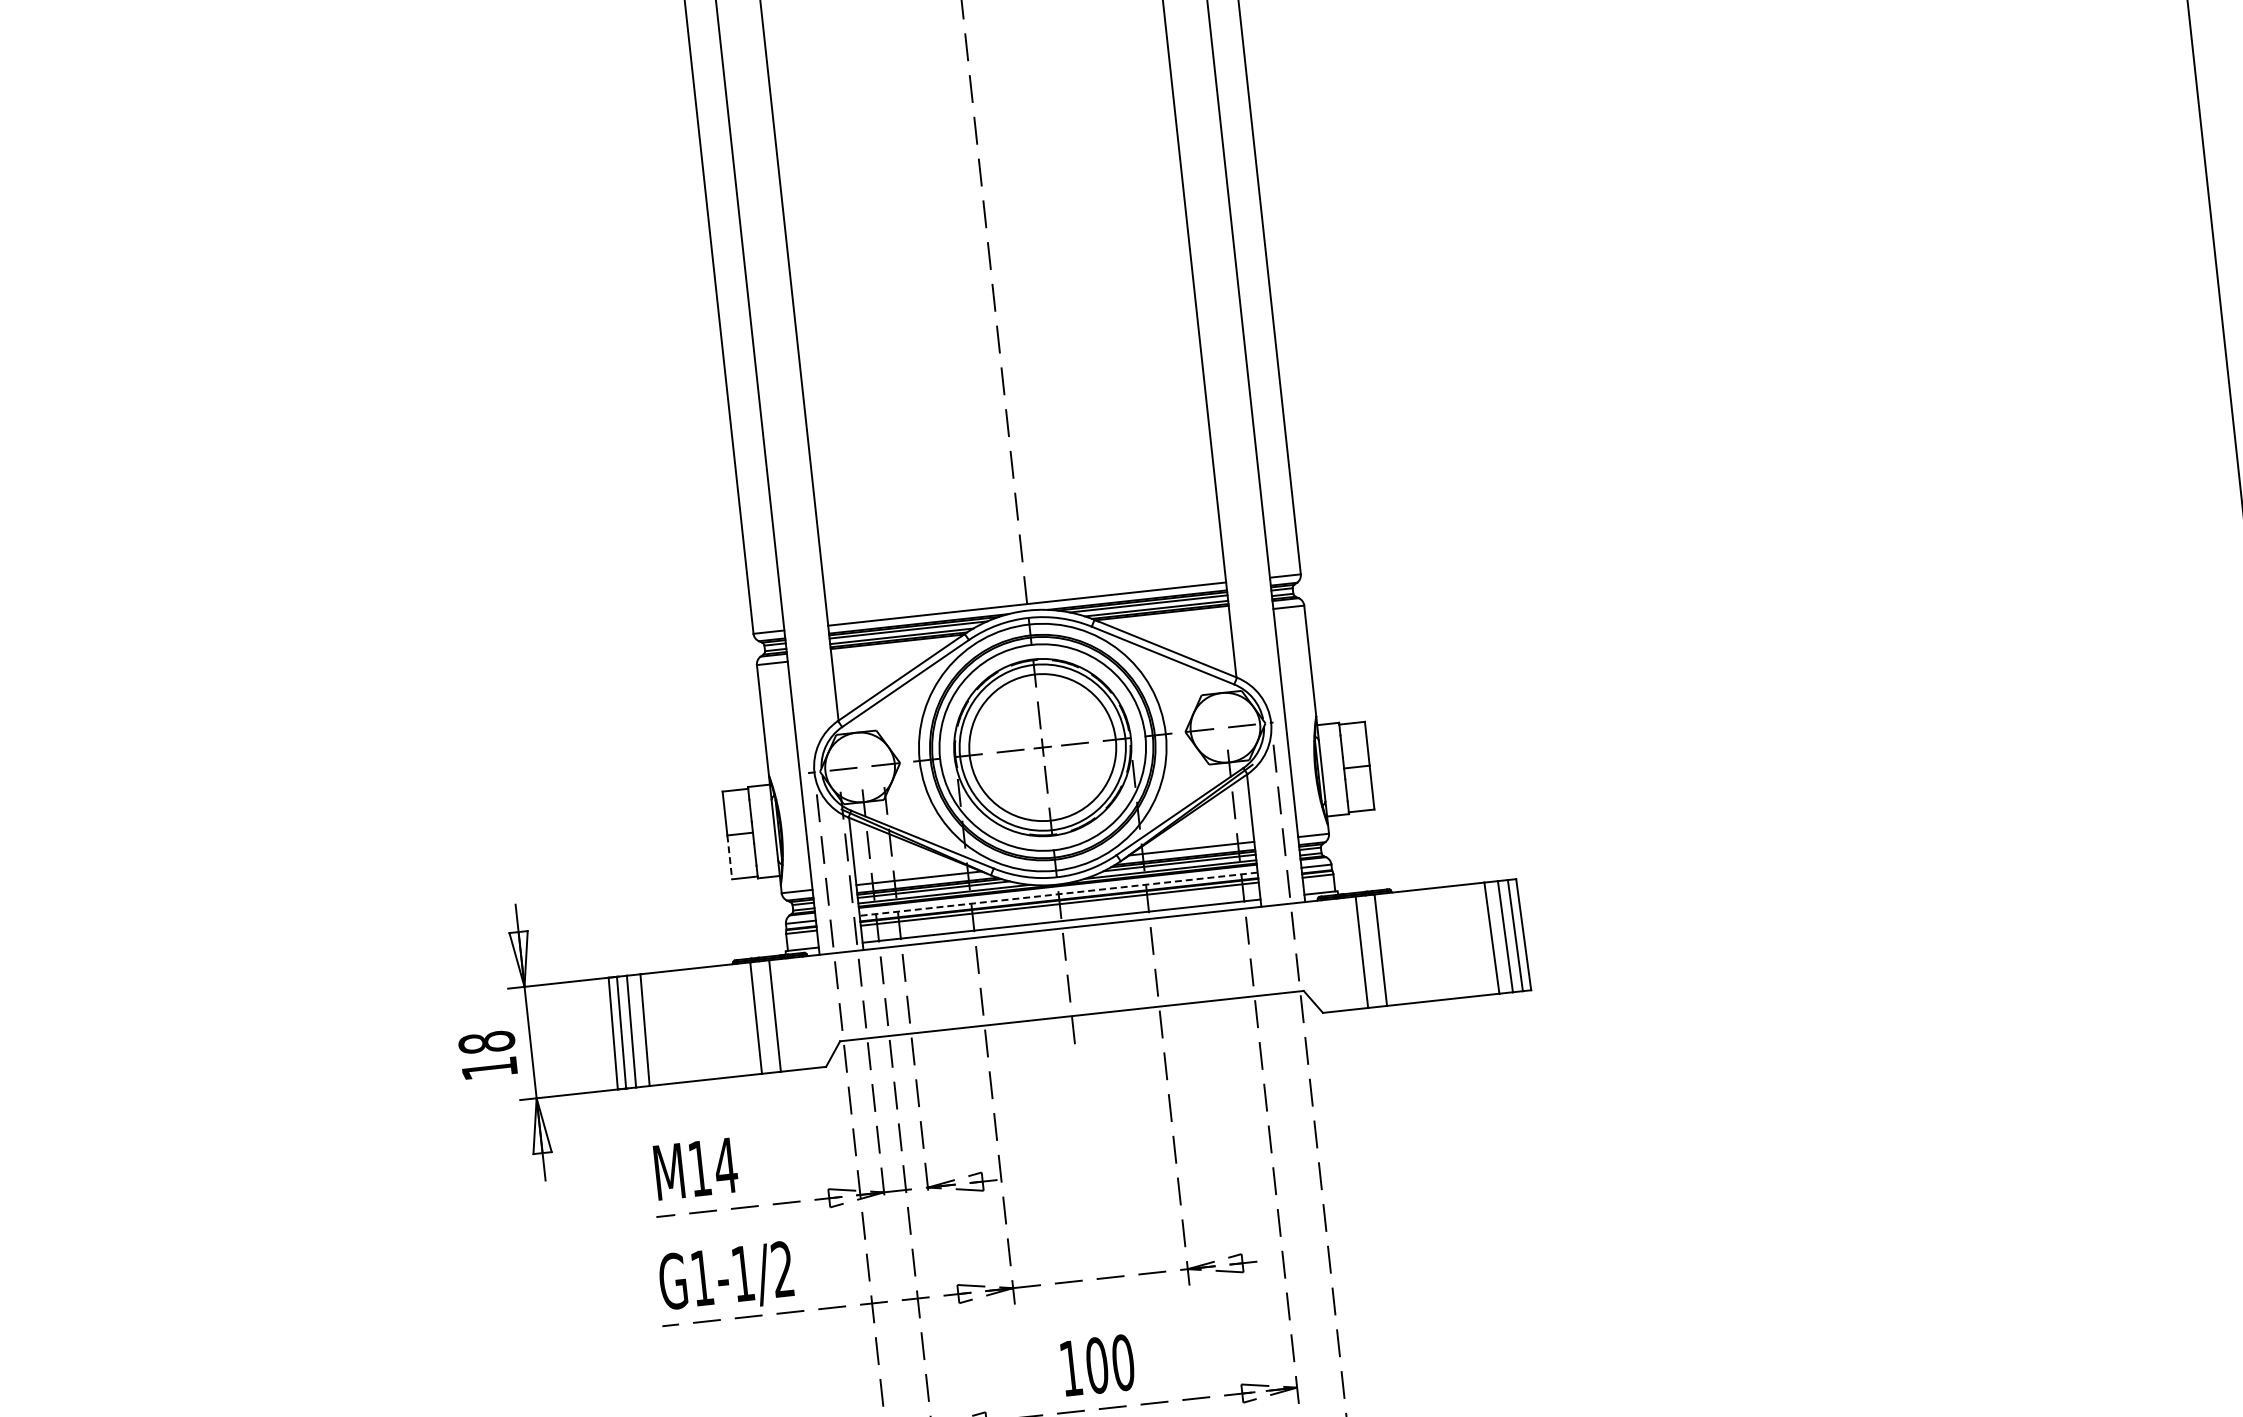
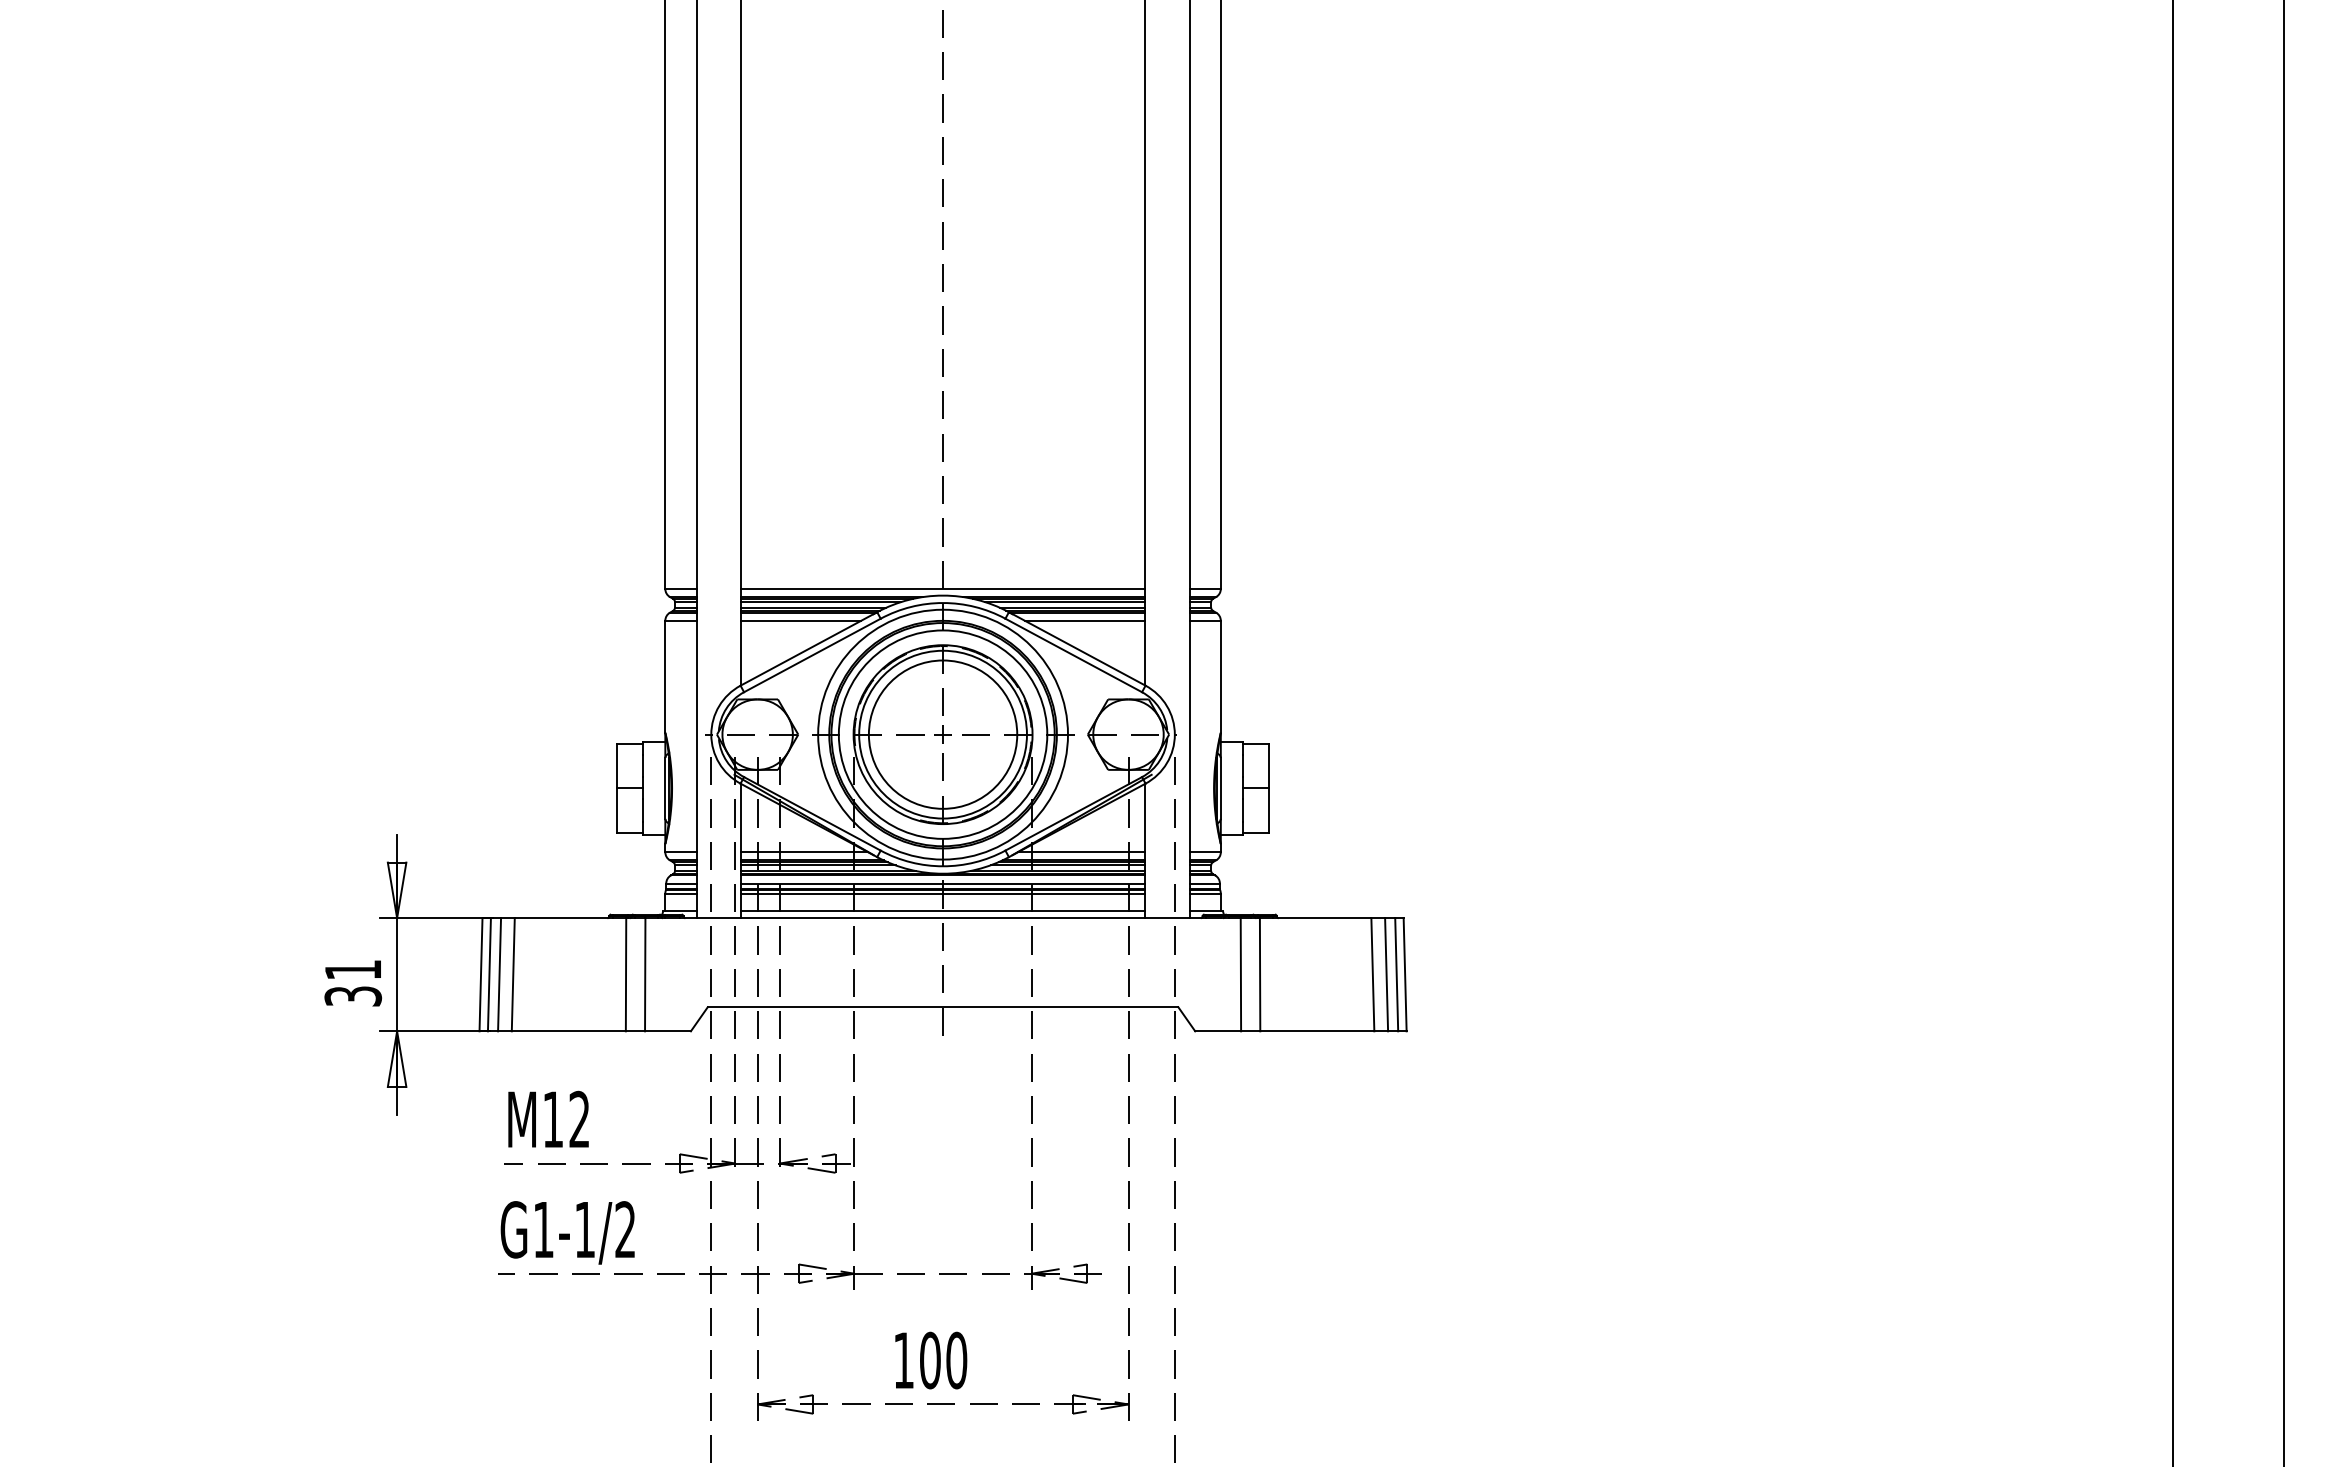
line: (1169, 619) -> (1084, 620), added
line: (891, 650) -> (801, 620), added
line: (730, 858) -> (617, 811), dashed -> solid
line: (1059, 894) -> (943, 883), dashed -> solid
text: (488, 1054) -> (353, 982), 18 -> 31
text: (725, 1164) -> (579, 1118), M14 -> M12

